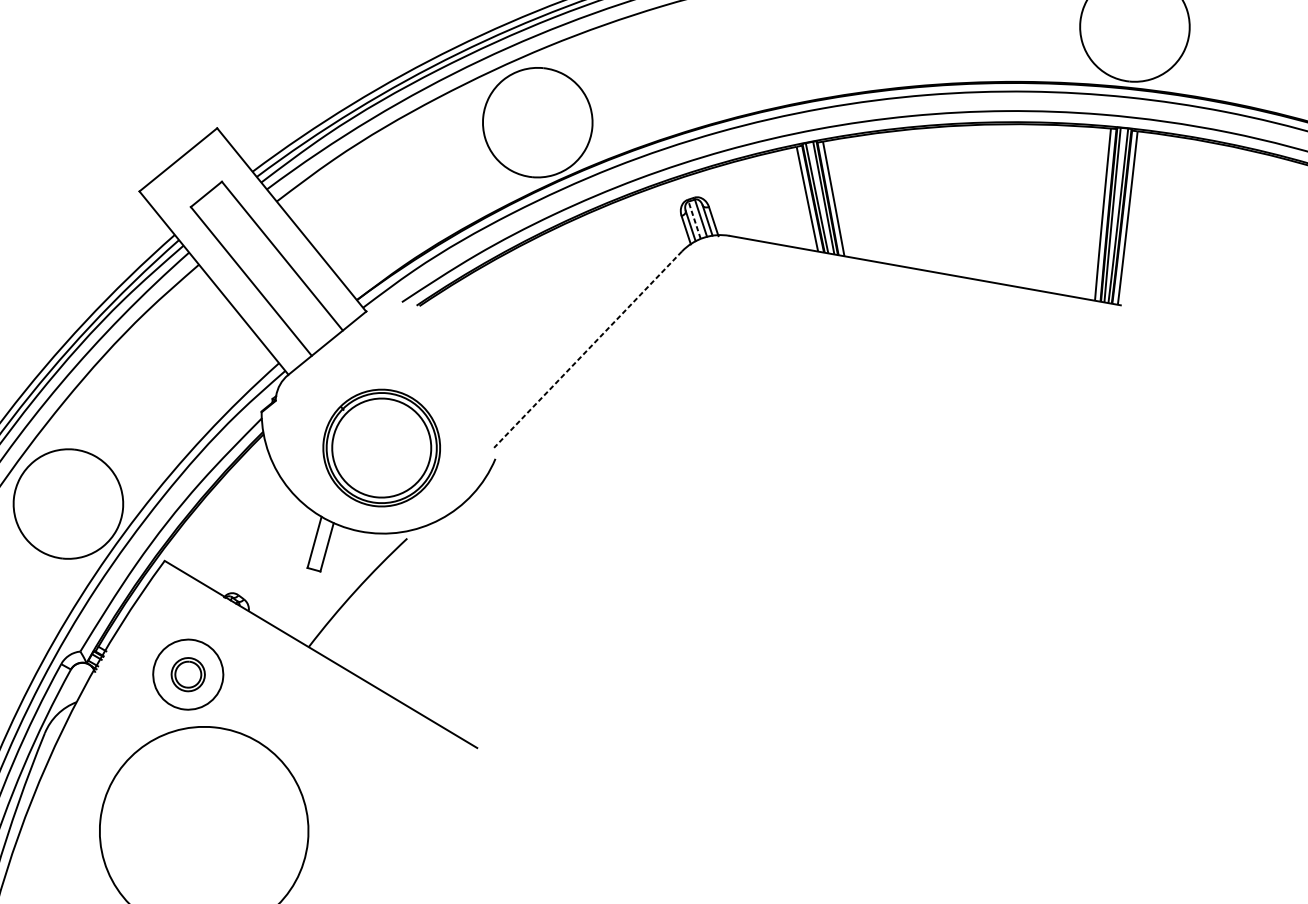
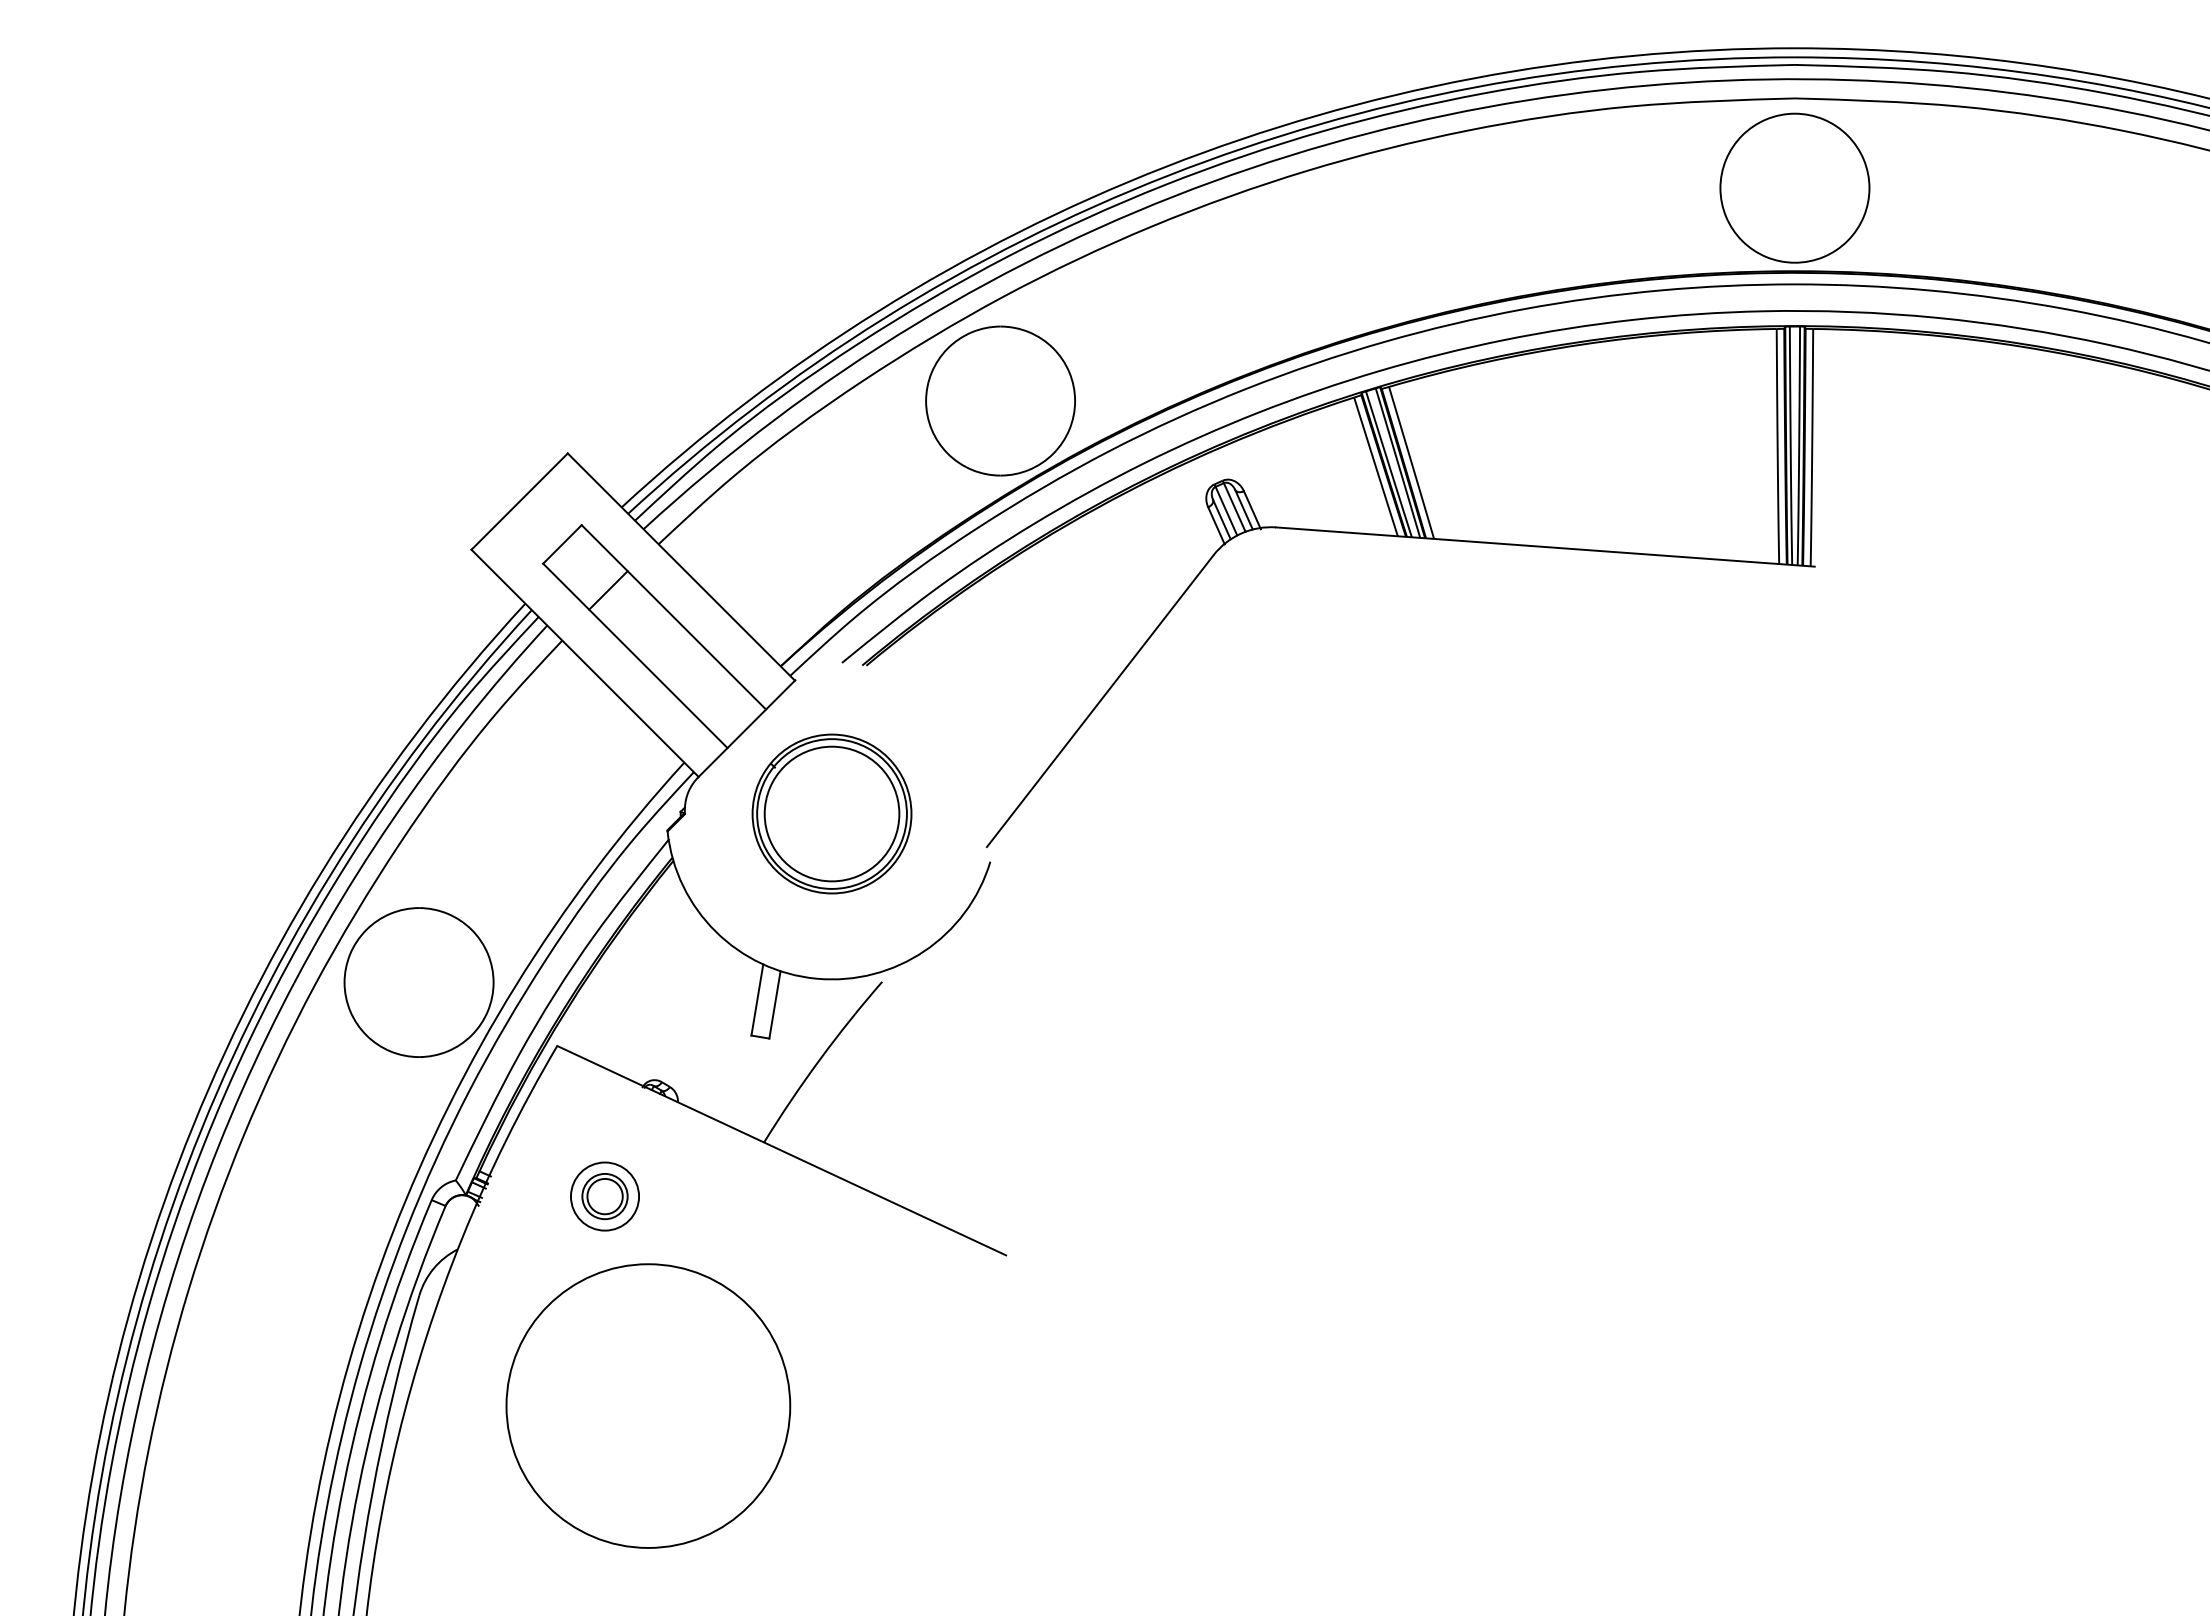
line: (694, 220) -> (1226, 511), dashed -> solid
line: (236, 231) -> (608, 590), added
line: (588, 349) -> (1100, 701), dashed -> solid
part: (381, 447) -> (831, 813), moved
circle: (187, 674) -> (604, 1196), size x0.71

